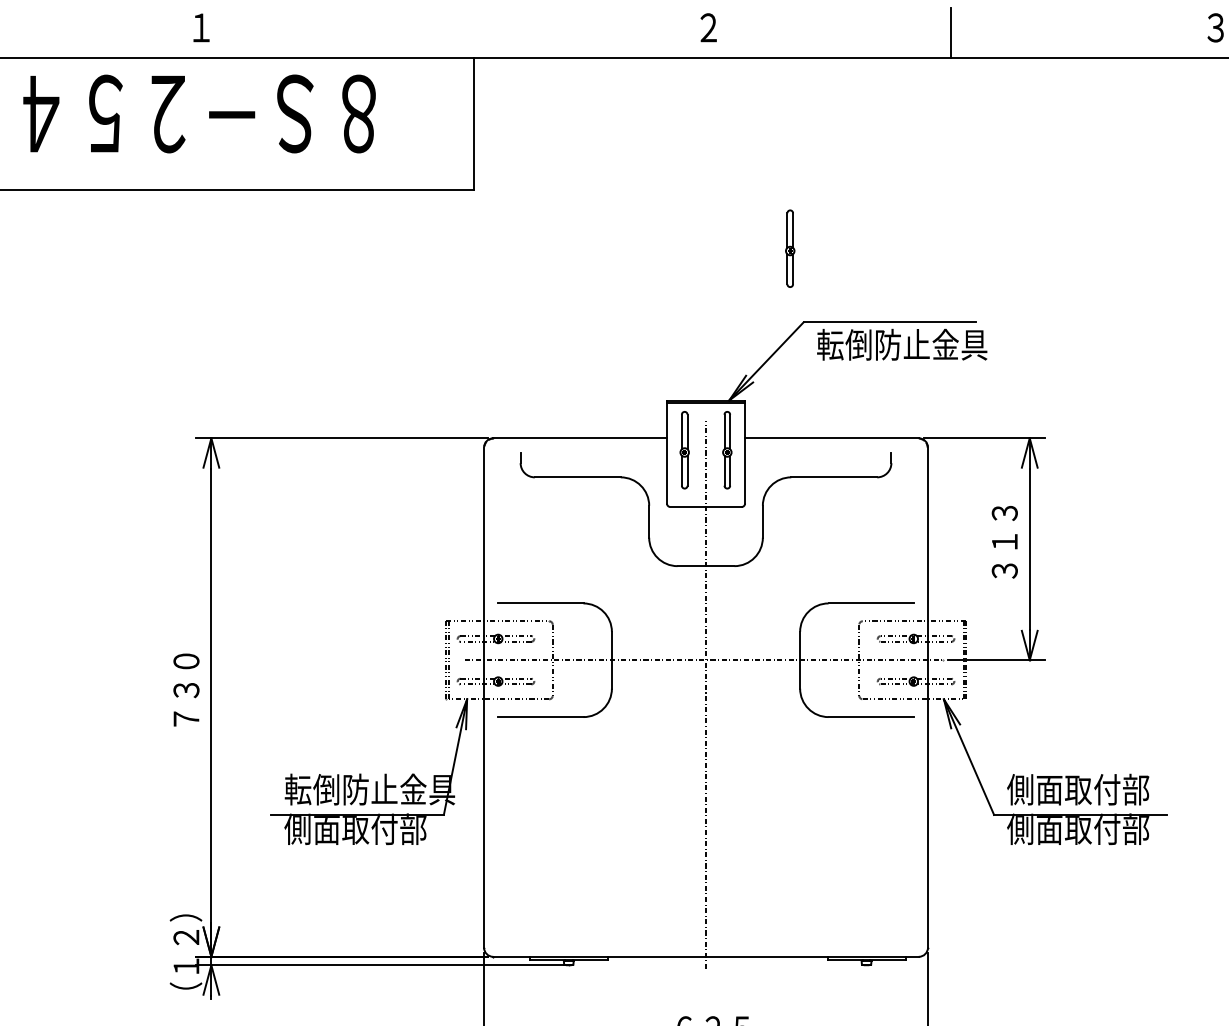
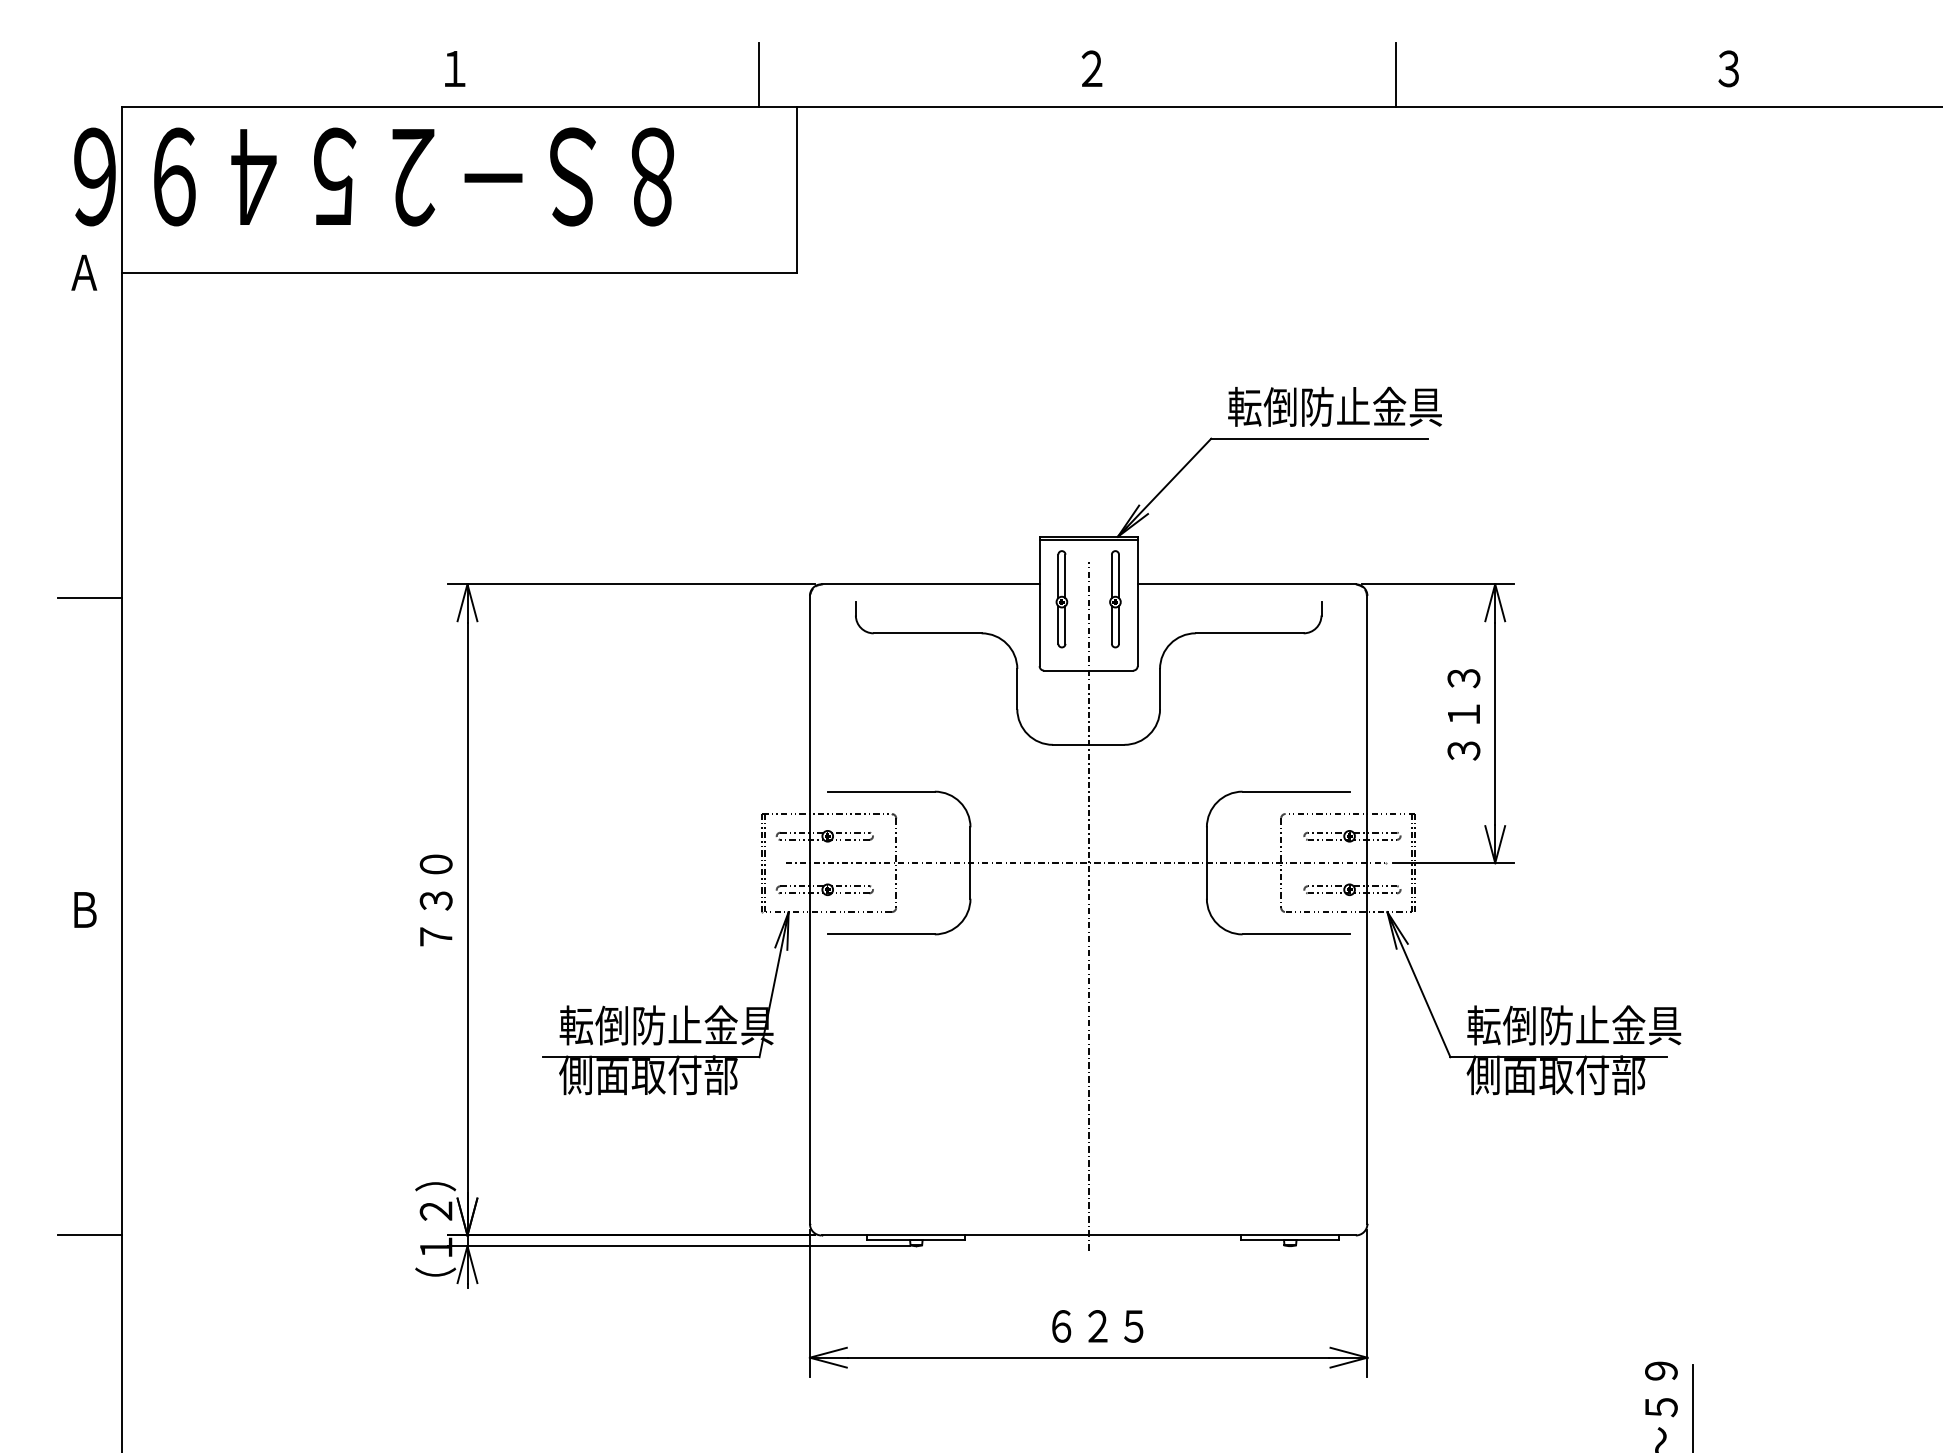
line: (443, 33) -> (759, 75), added
part: (790, 248) -> (1194, 346), removed
text: (901, 344) -> (1334, 406), moved
text: (1092, 789) -> (1573, 1025), 側面取付部 -> 転倒防止金具

